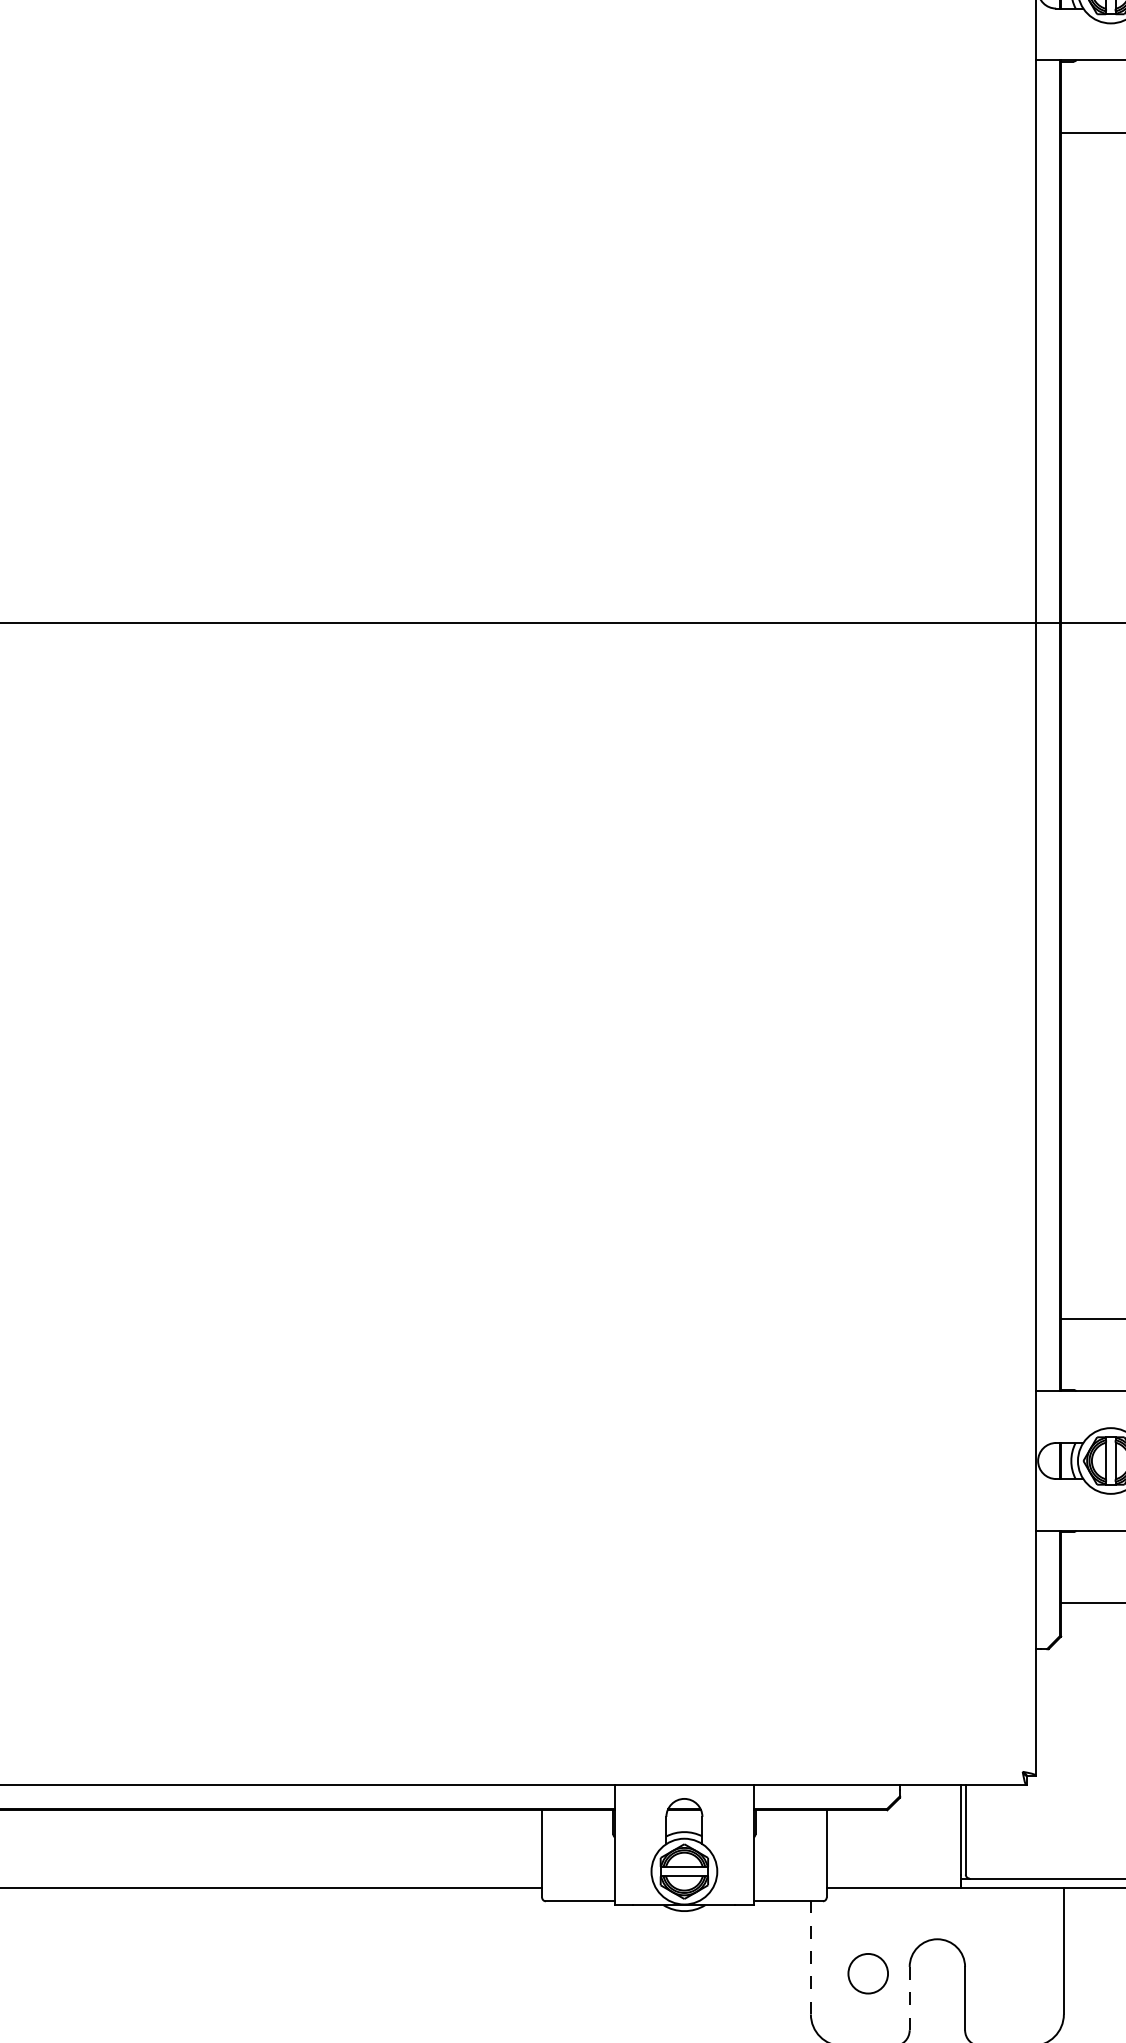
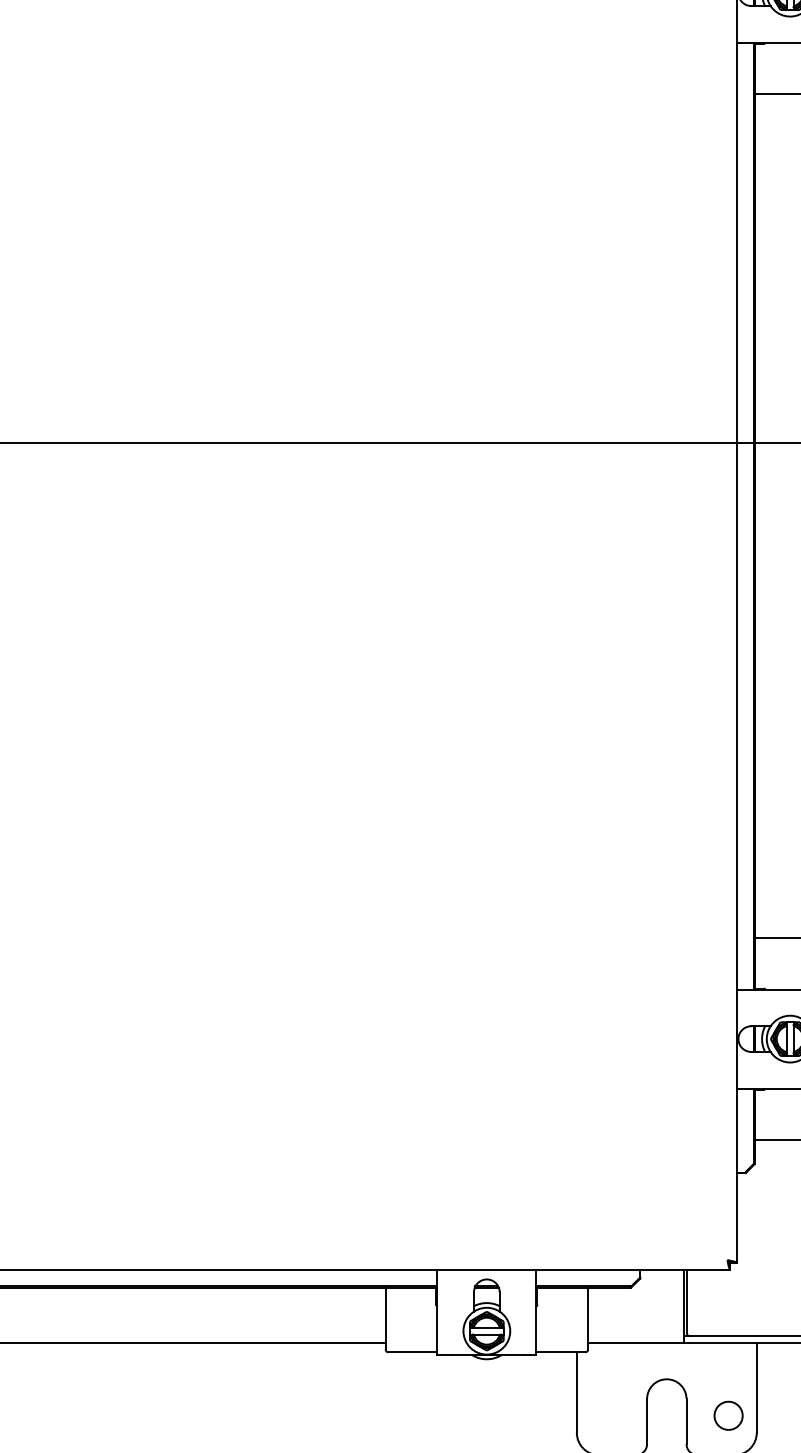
line: (810, 1957) -> (576, 1392), dashed -> solid
circle: (868, 1973) -> (728, 1415), moved
line: (910, 1997) -> (647, 1420), dashed -> solid

